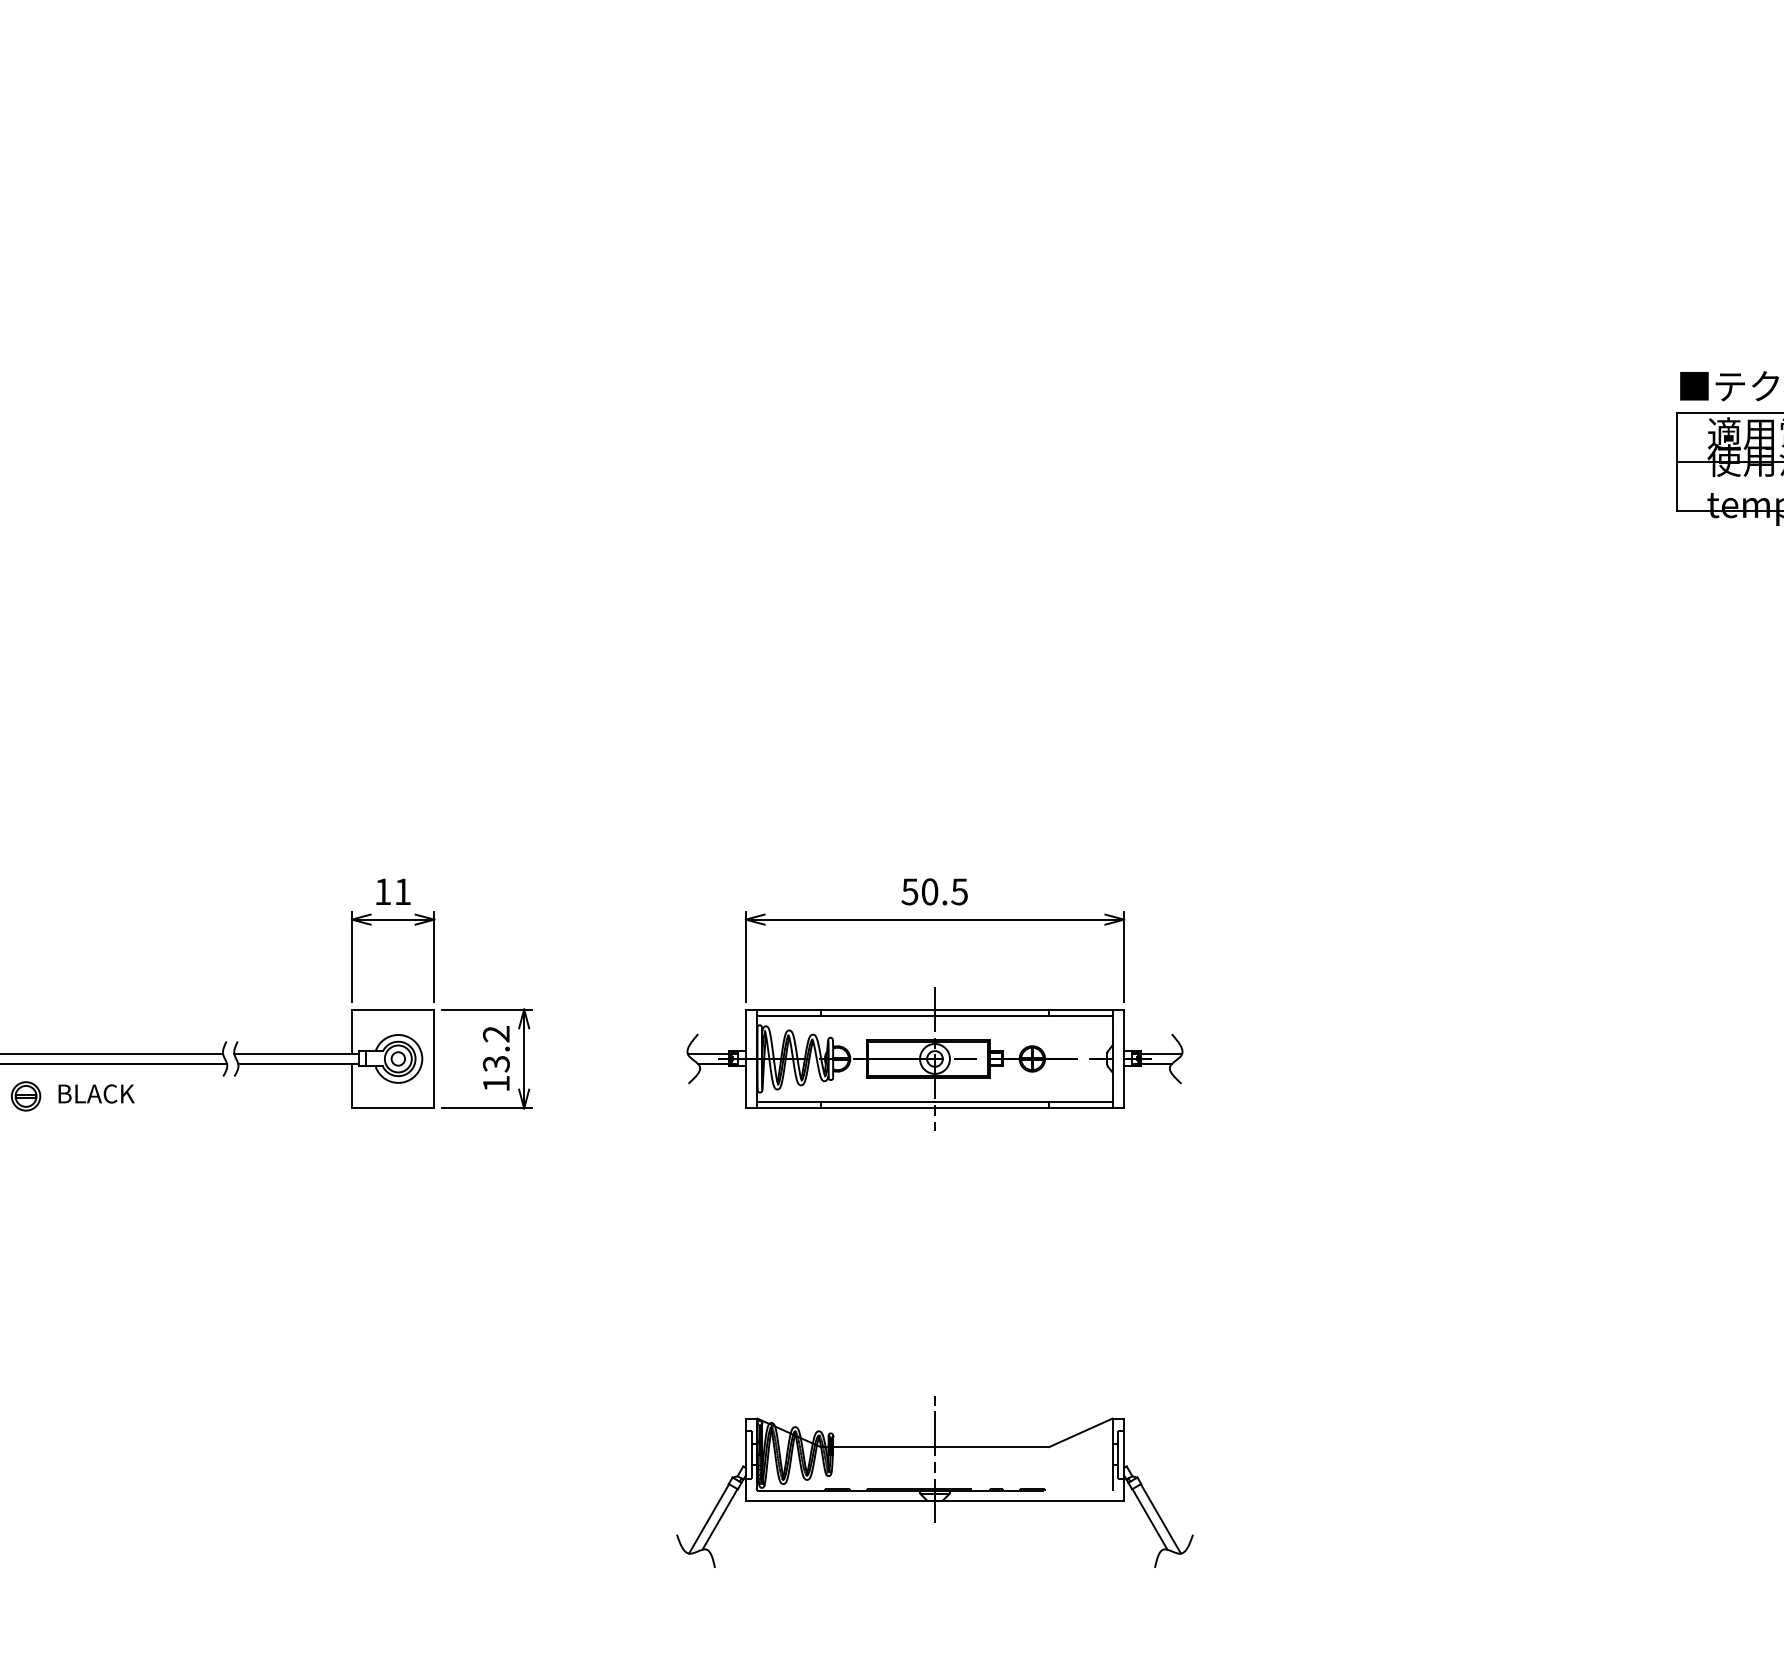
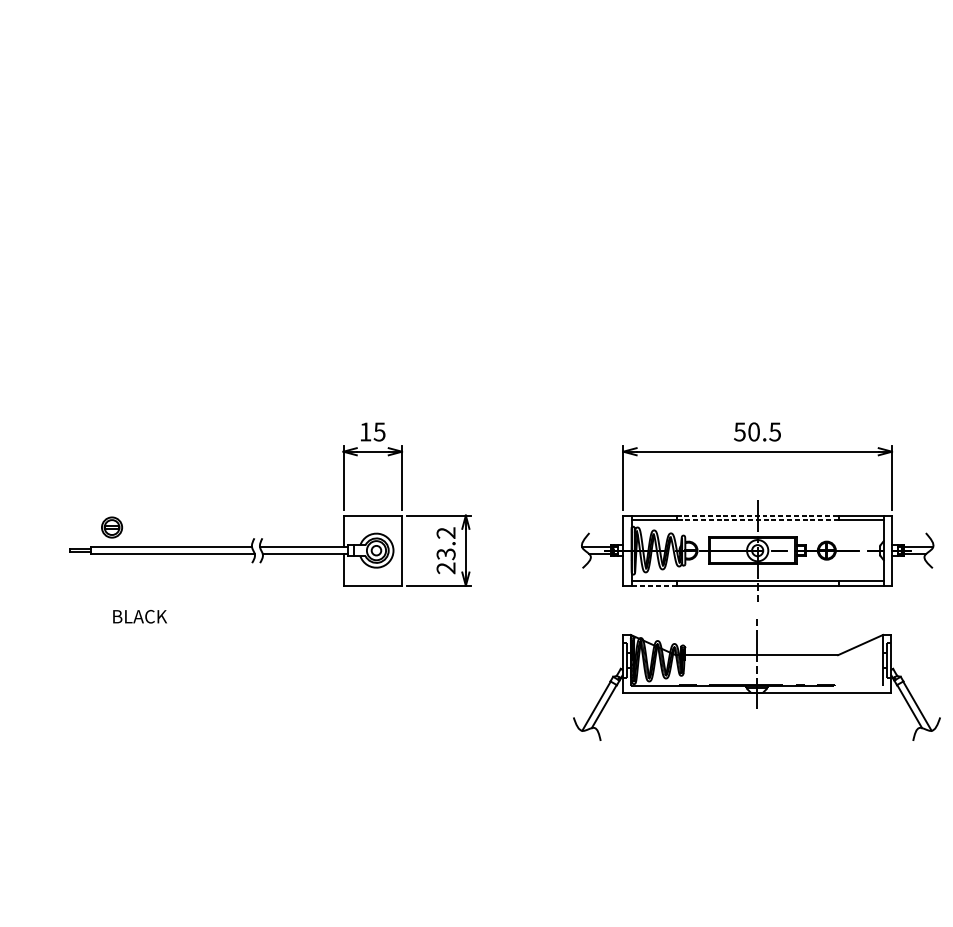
text: (402, 891) -> (379, 431), 11 -> 15
line: (935, 1009) -> (758, 515), solid -> dashed
line: (934, 1015) -> (757, 519), solid -> dashed
text: (495, 1083) -> (445, 568), 13.2 -> 23.2
text: (96, 1093) -> (140, 616), moved
part: (26, 1096) -> (112, 527), moved
line: (789, 1108) -> (654, 585), solid -> dashed
part: (934, 1481) -> (756, 679), moved

